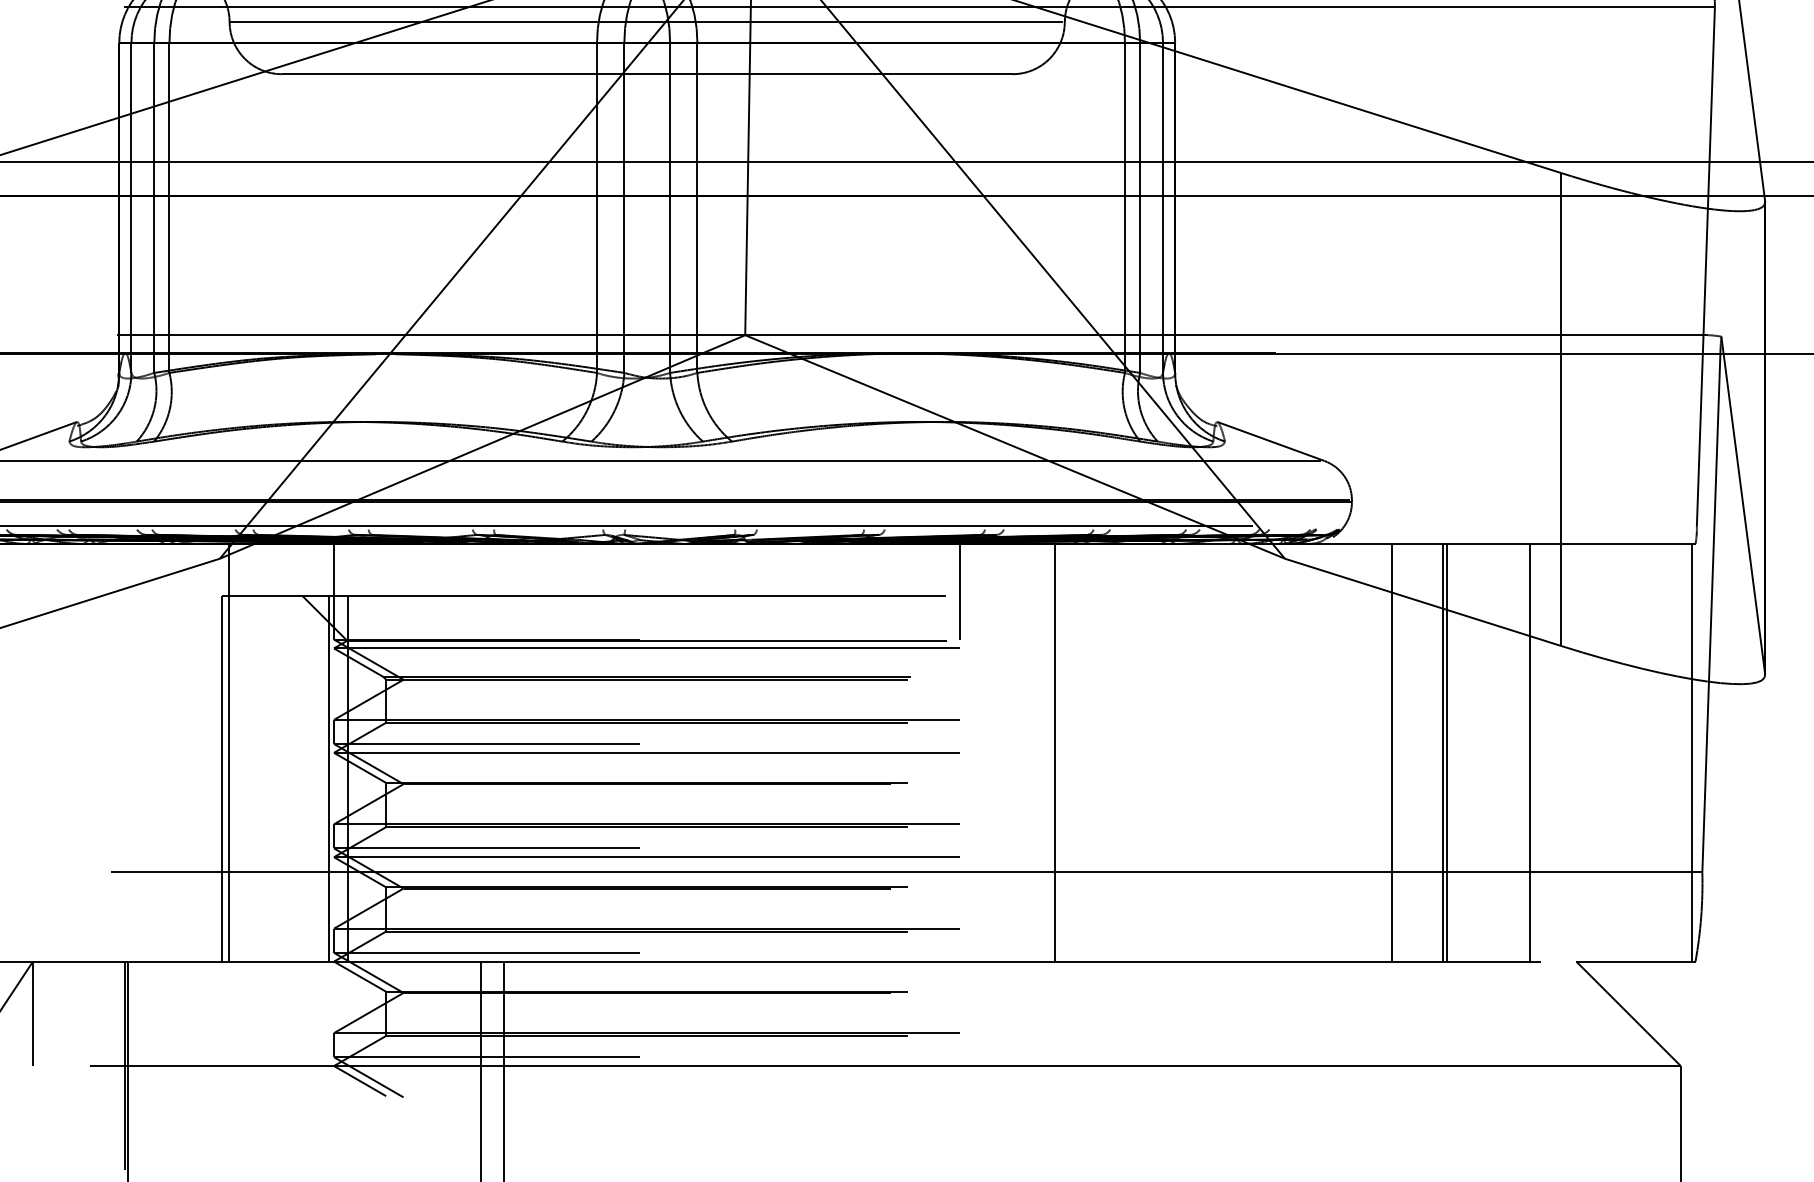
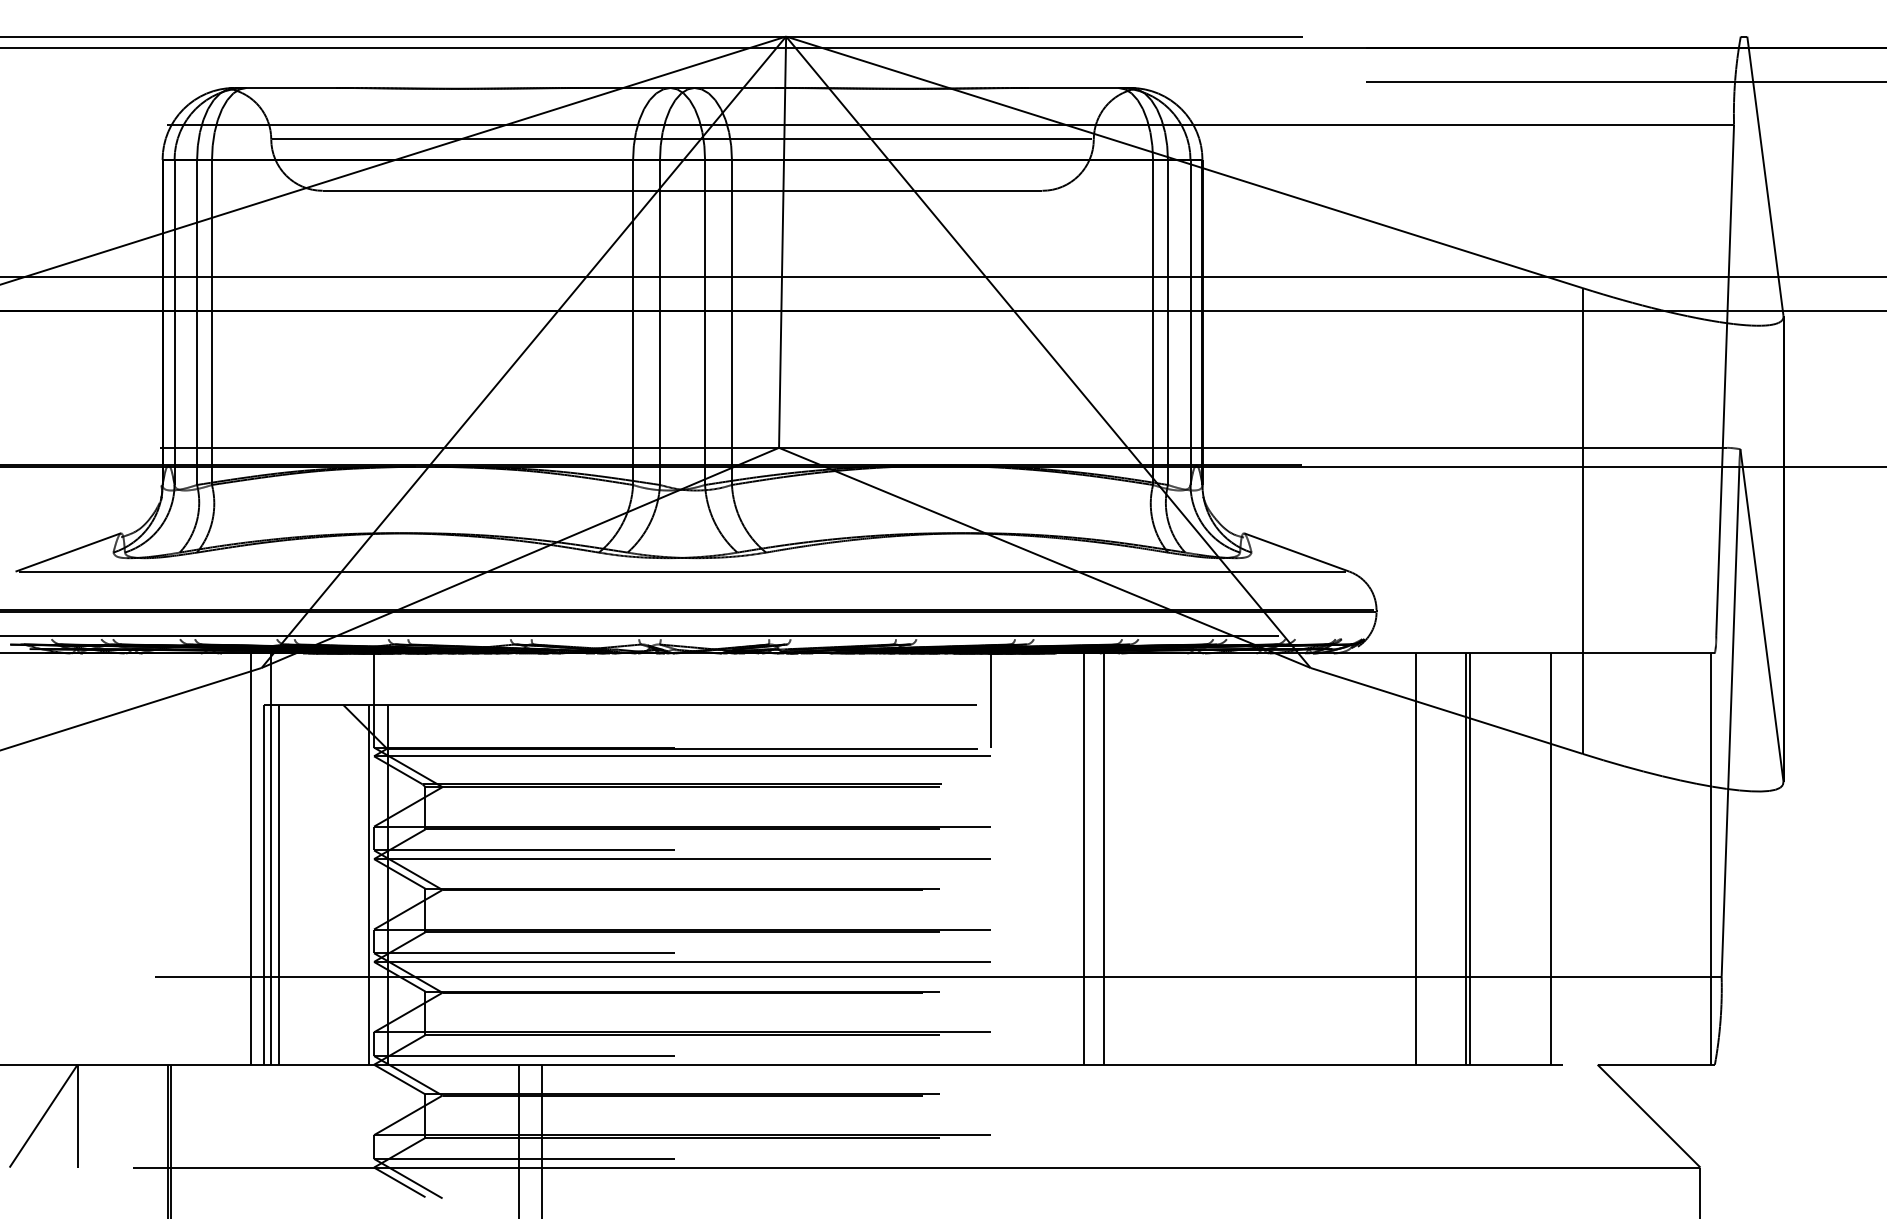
line: (209, 752) -> (251, 858), added
line: (1074, 752) -> (1103, 858), added
line: (236, 778) -> (278, 884), added

